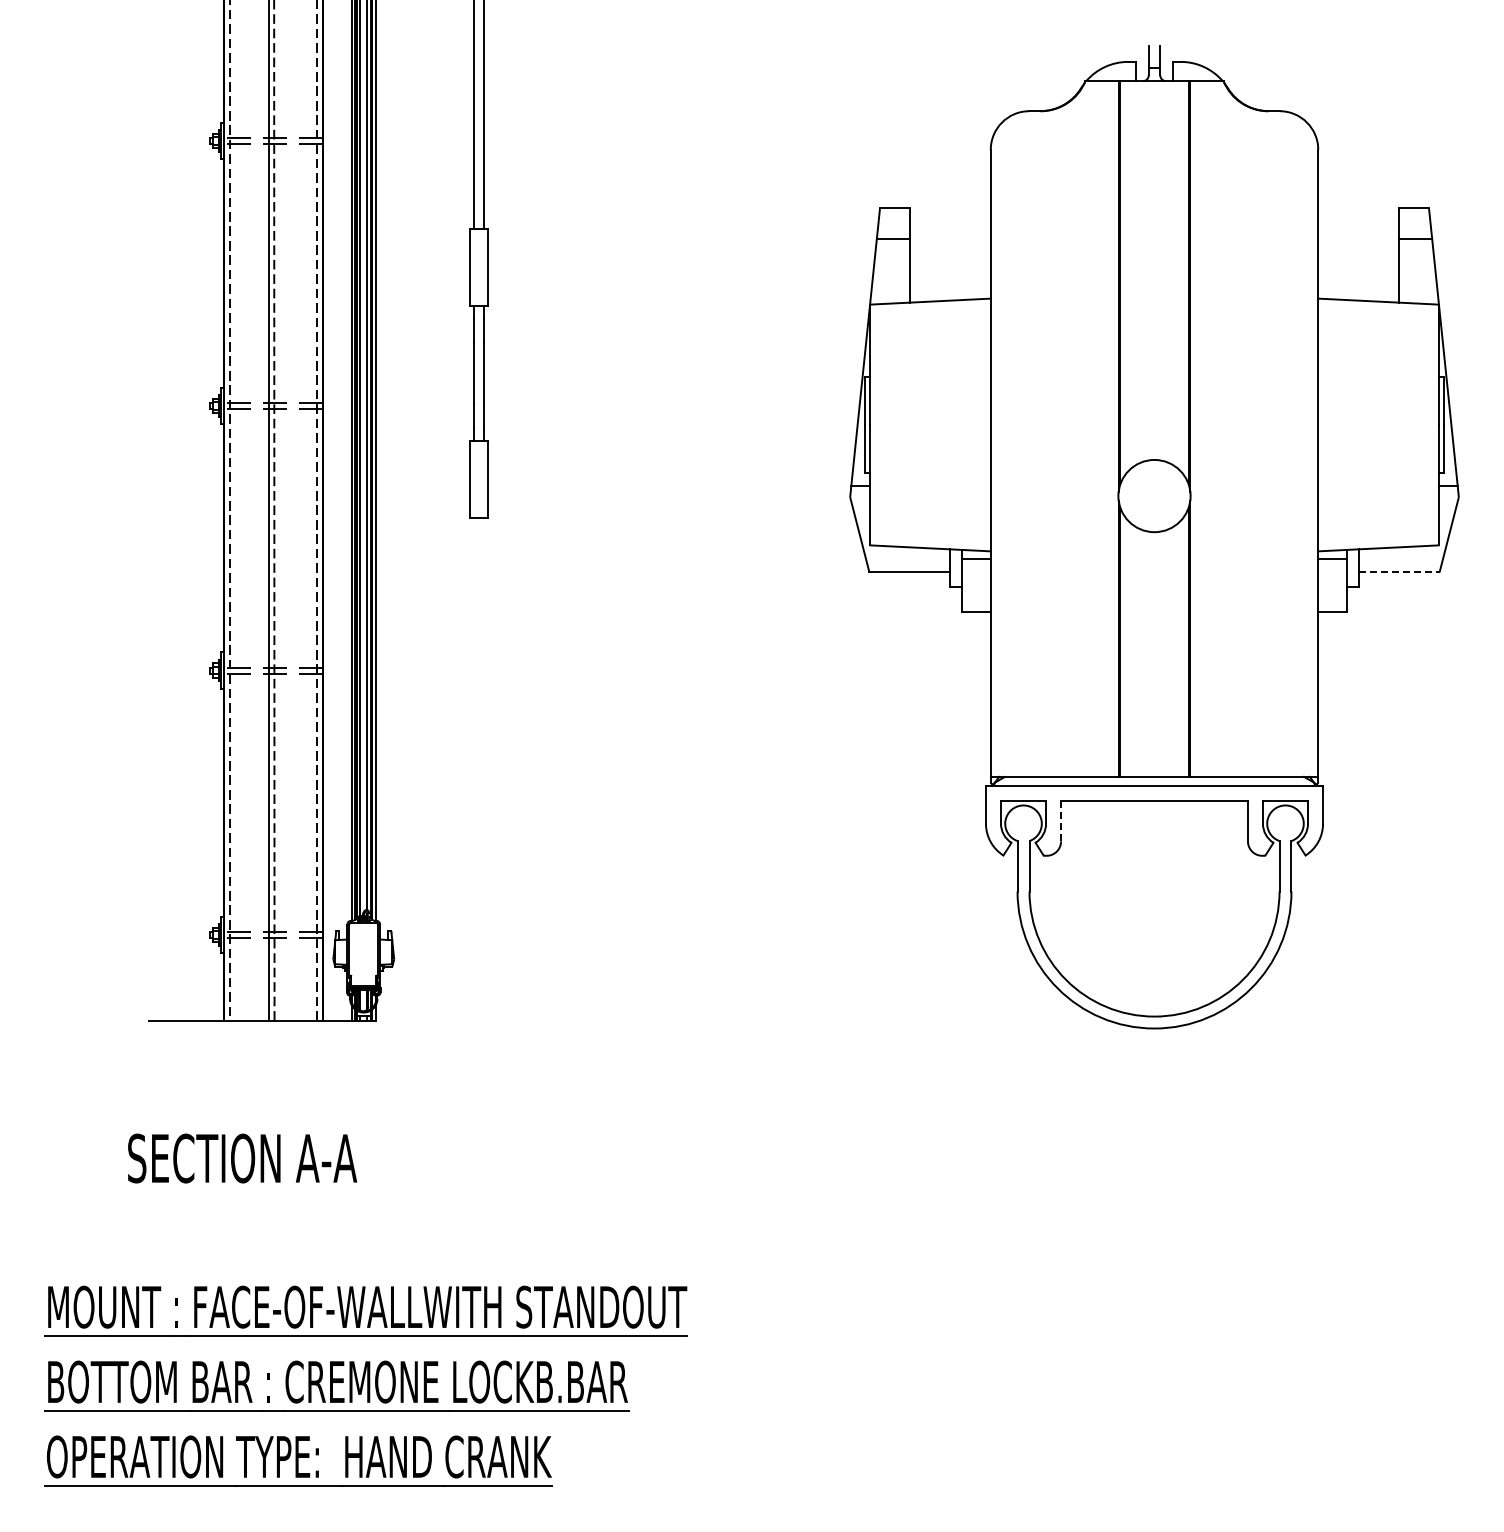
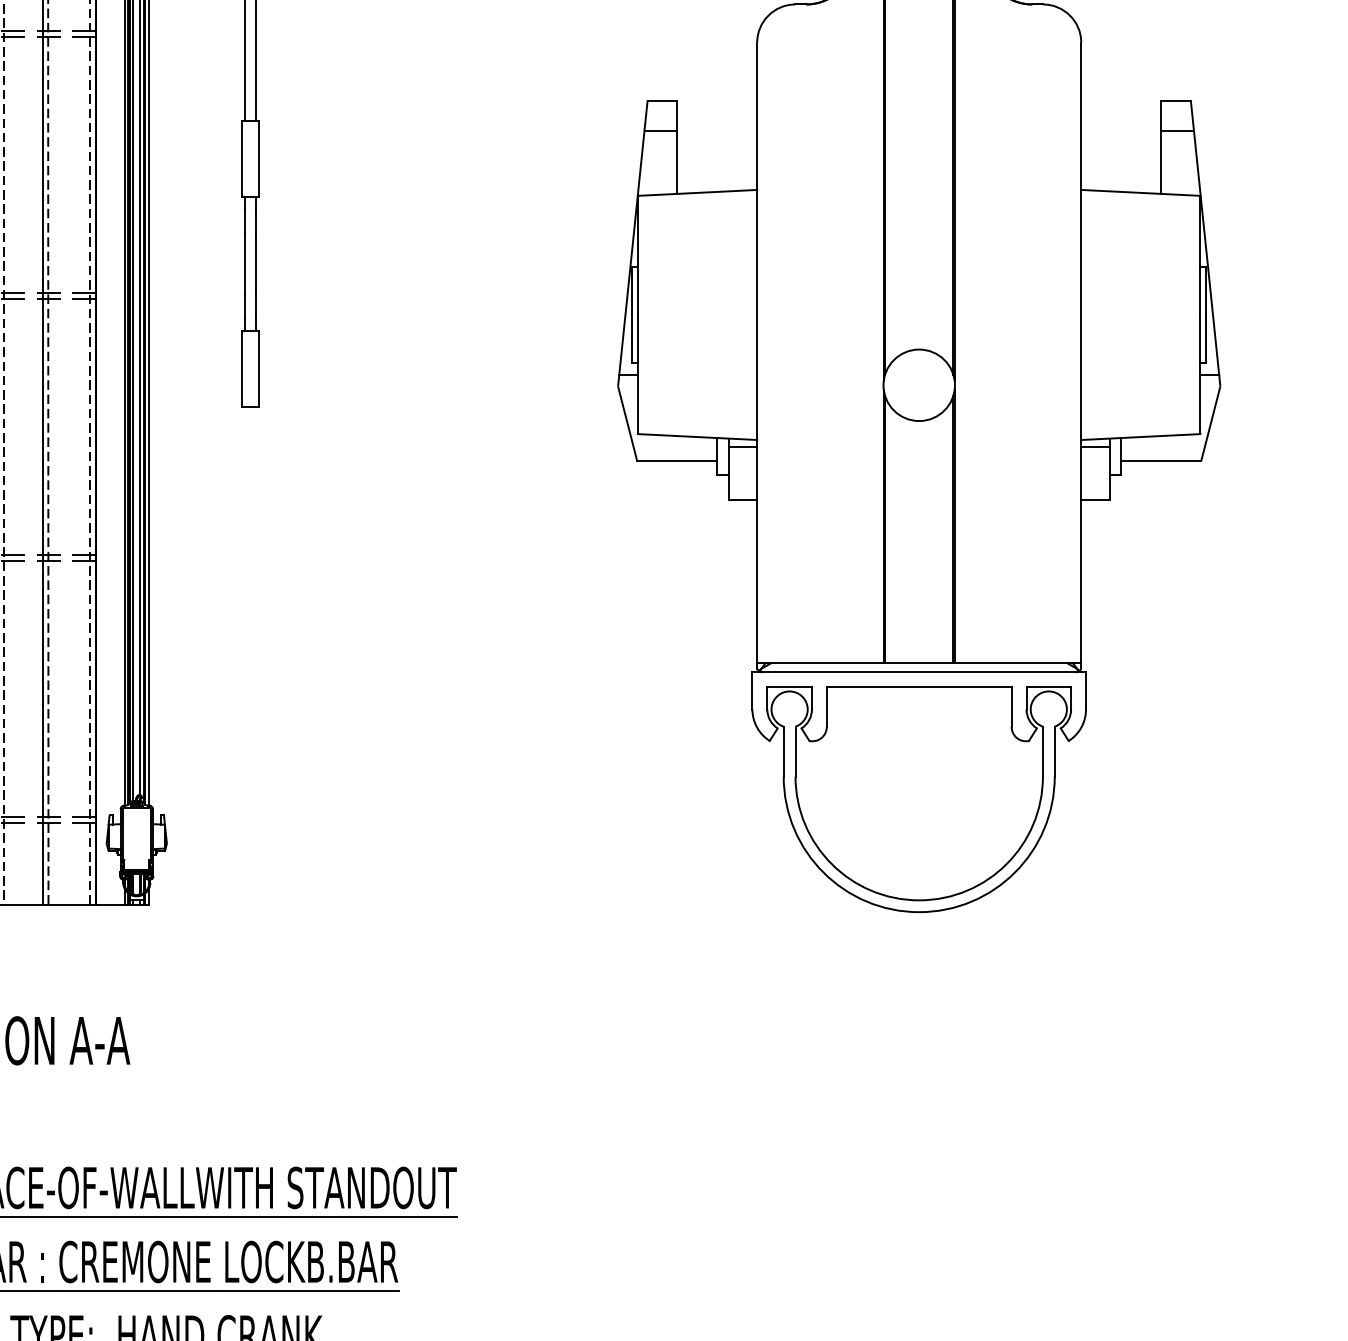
line: (1399, 572) -> (1161, 460), dashed -> solid
line: (1061, 820) -> (827, 706), dashed -> solid

